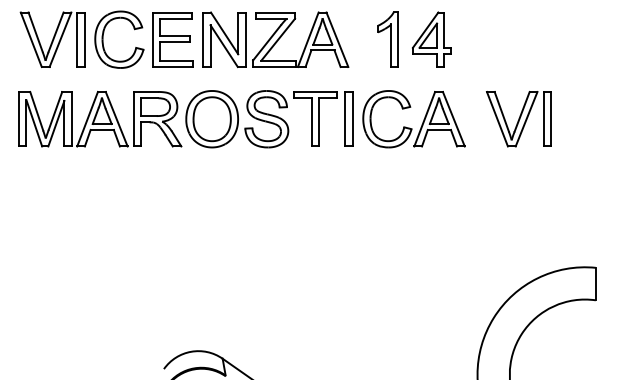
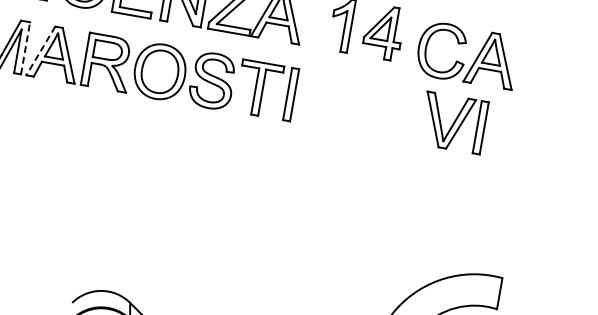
line: (71, 118) -> (25, 47), solid -> dashed
line: (87, 119) -> (40, 51), solid -> dashed
part: (409, 127) -> (461, 62), moved

